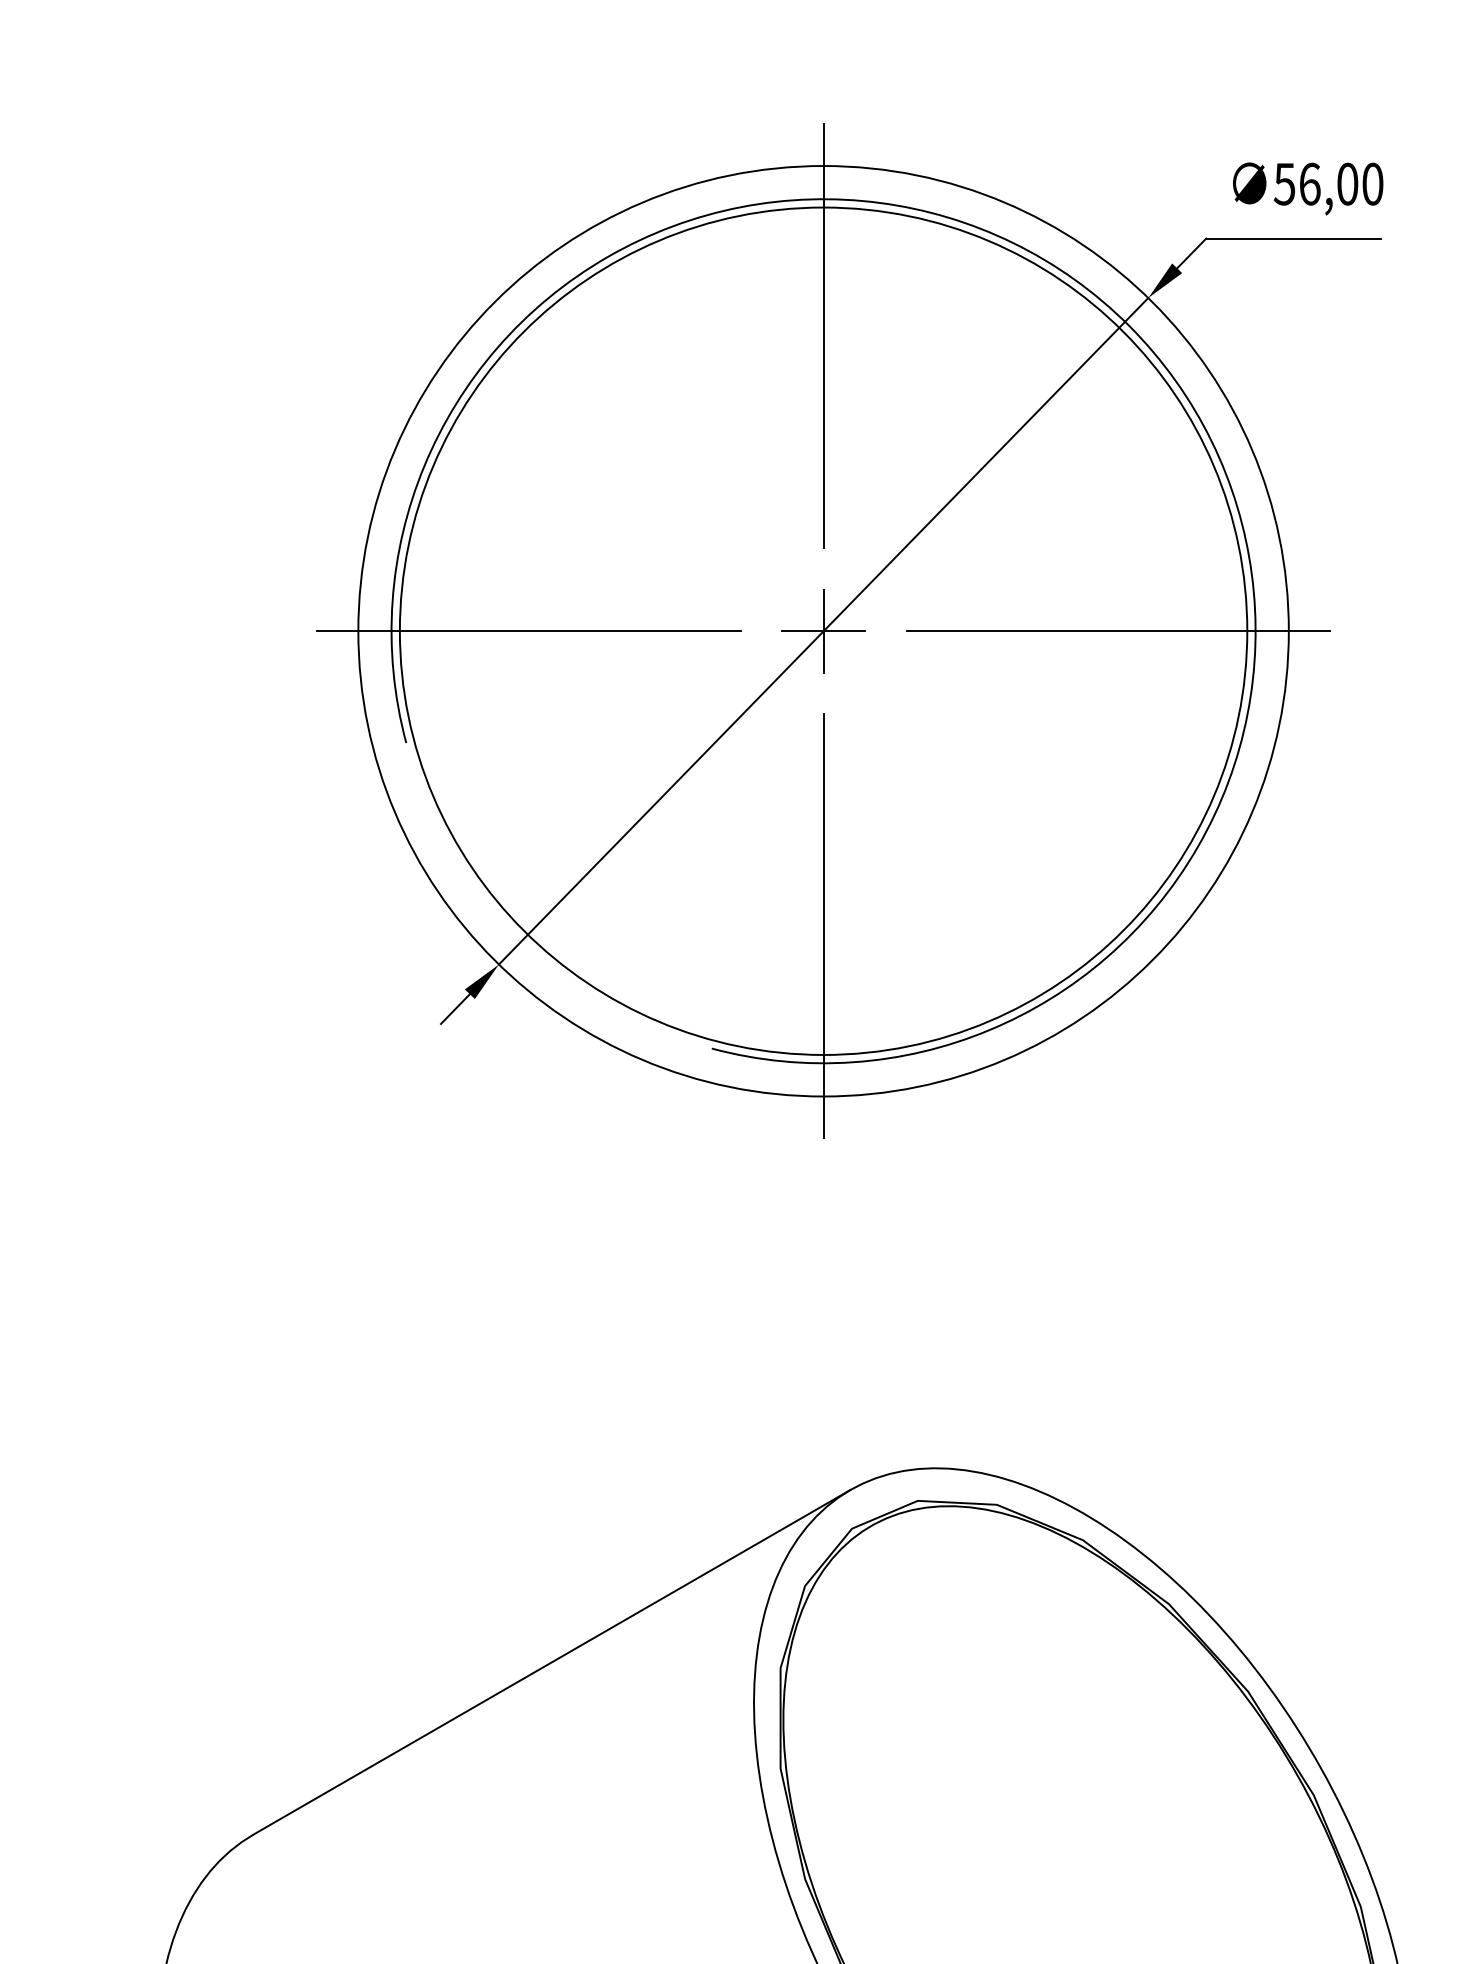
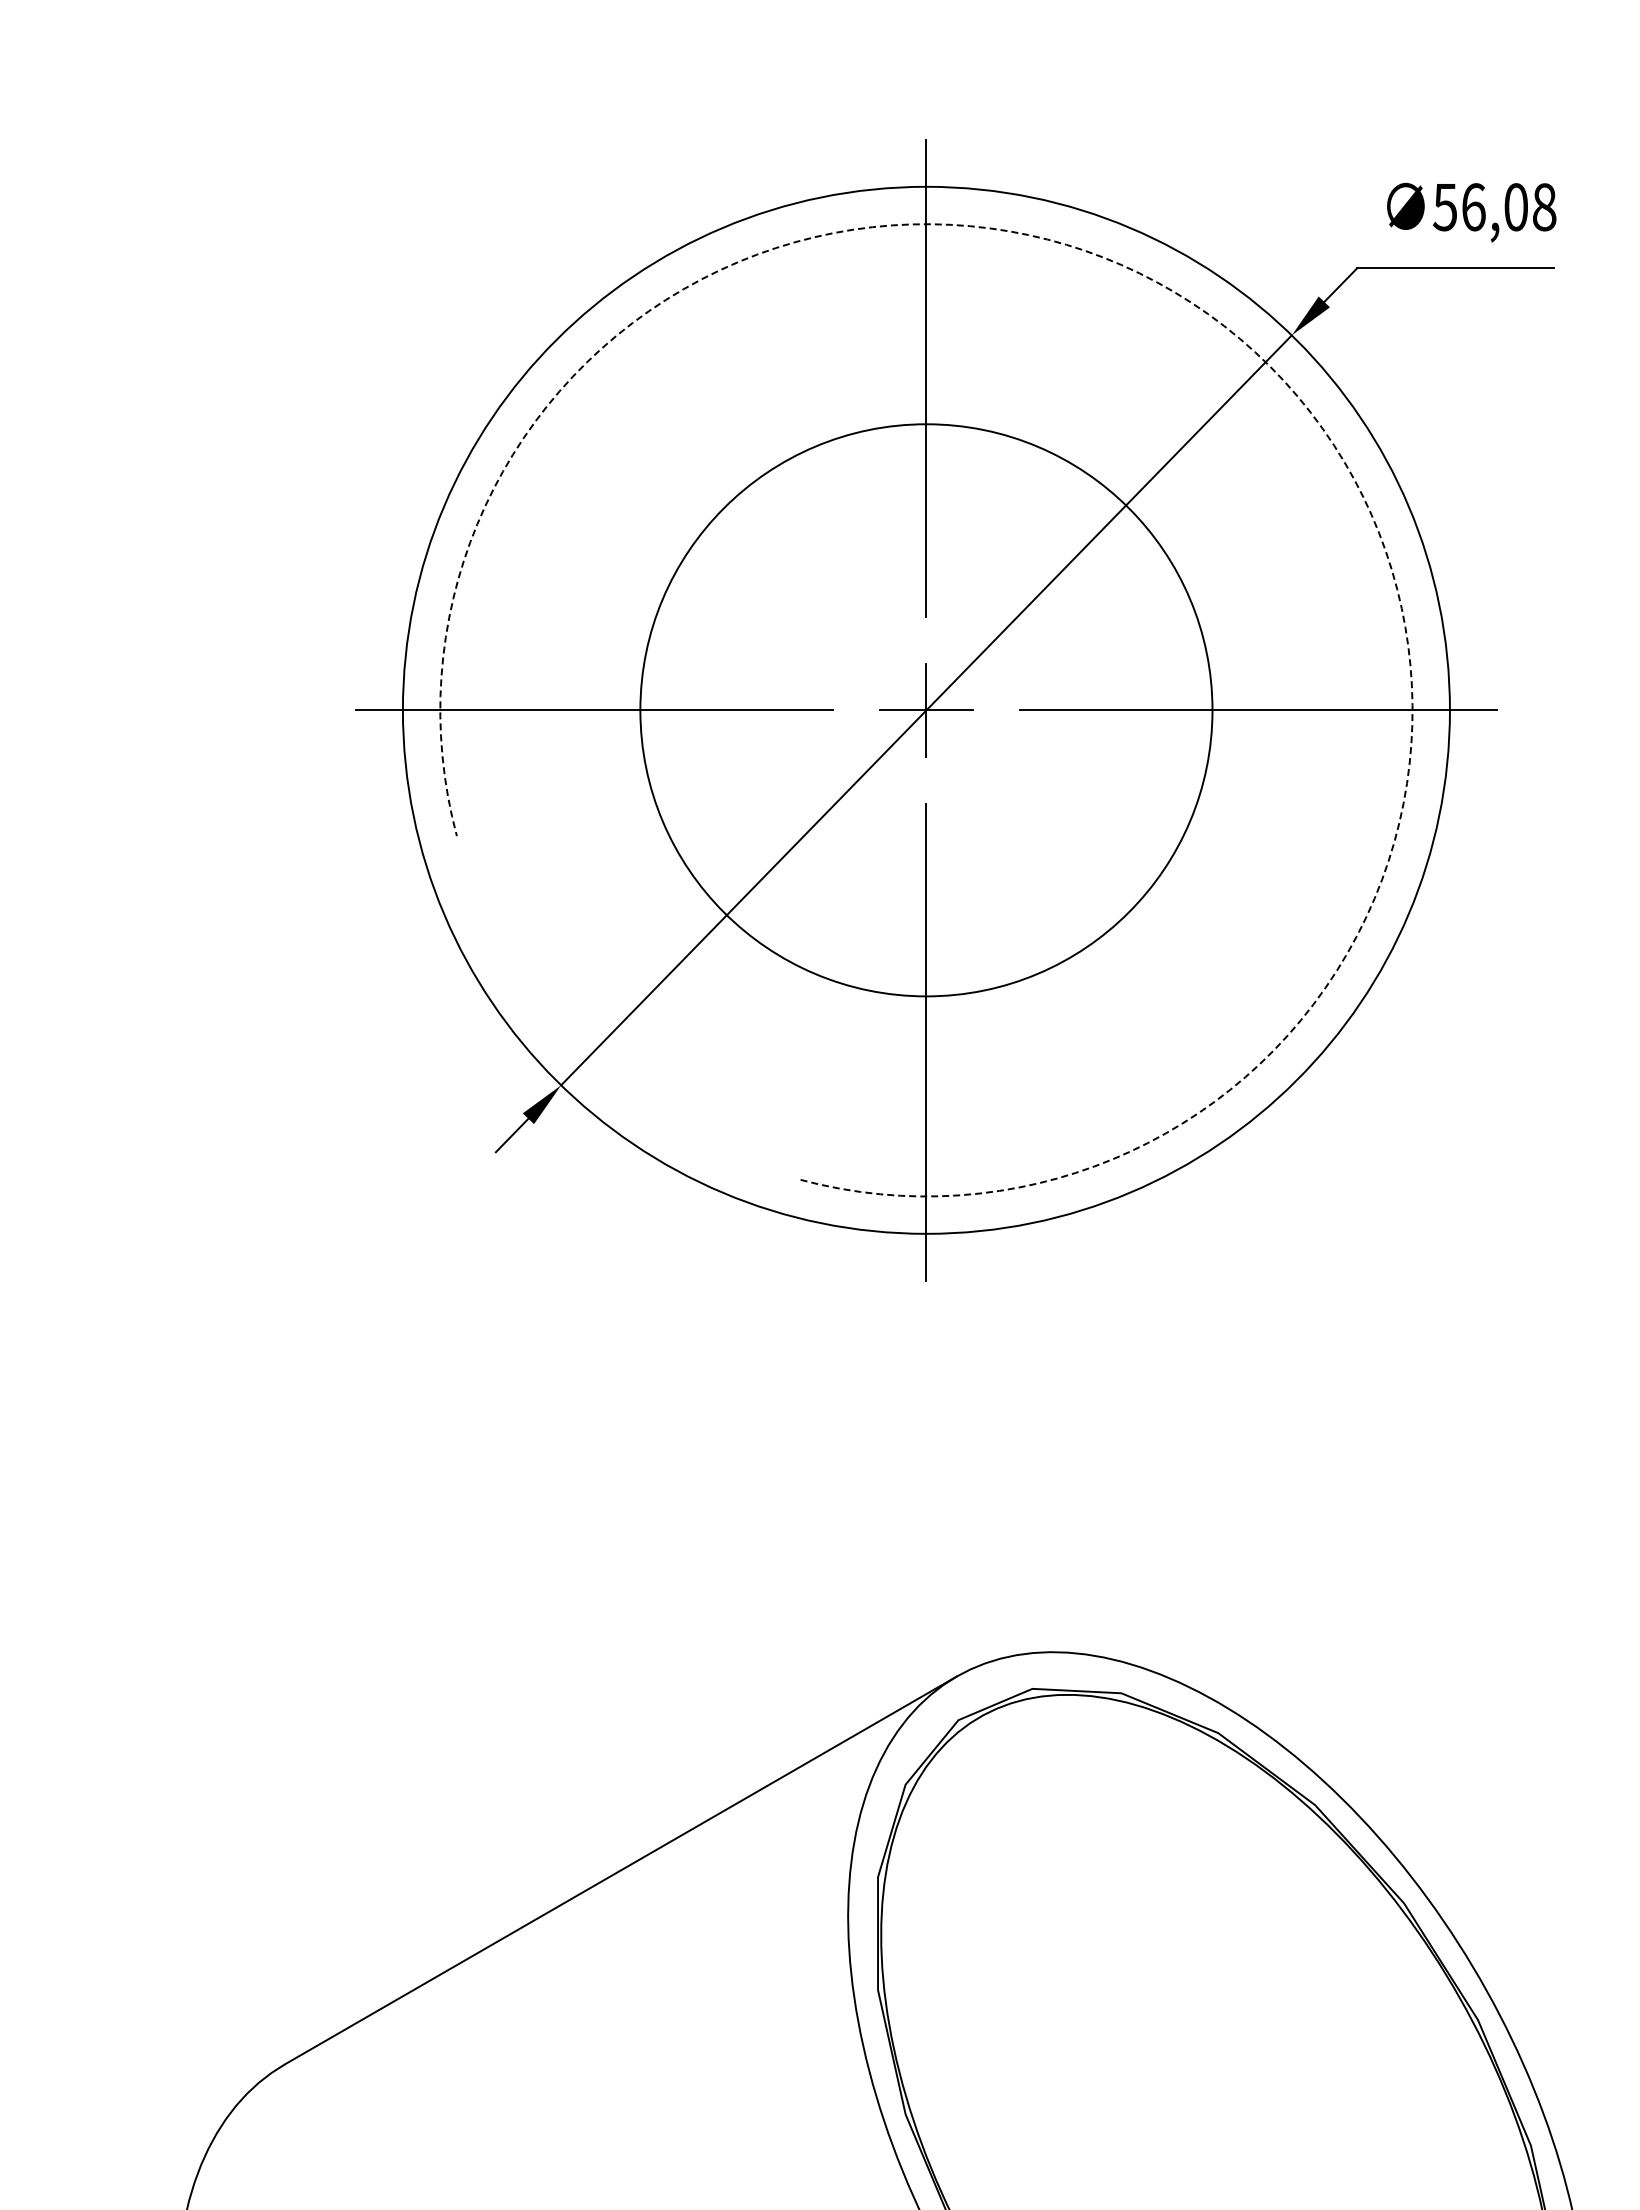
text: (1372, 184) -> (1544, 207), 56,00 -> 56,08
arc: (1129, 325) -> (1270, 366), solid -> dashed
circle: (823, 631) -> (926, 710), size x0.6

